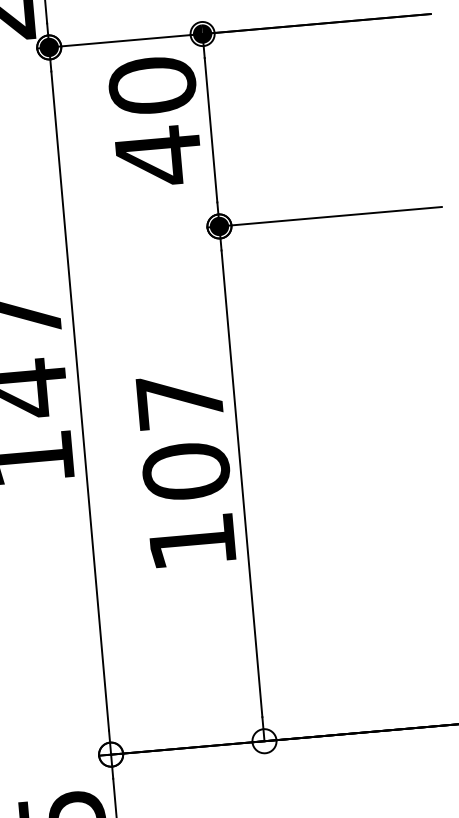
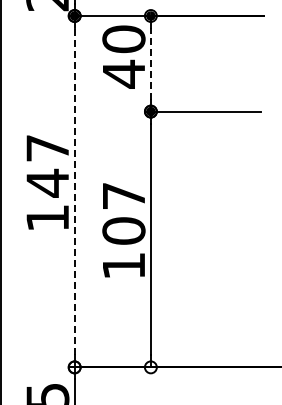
line: (210, 129) -> (150, 63), solid -> dashed
line: (79, 400) -> (74, 191), solid -> dashed

